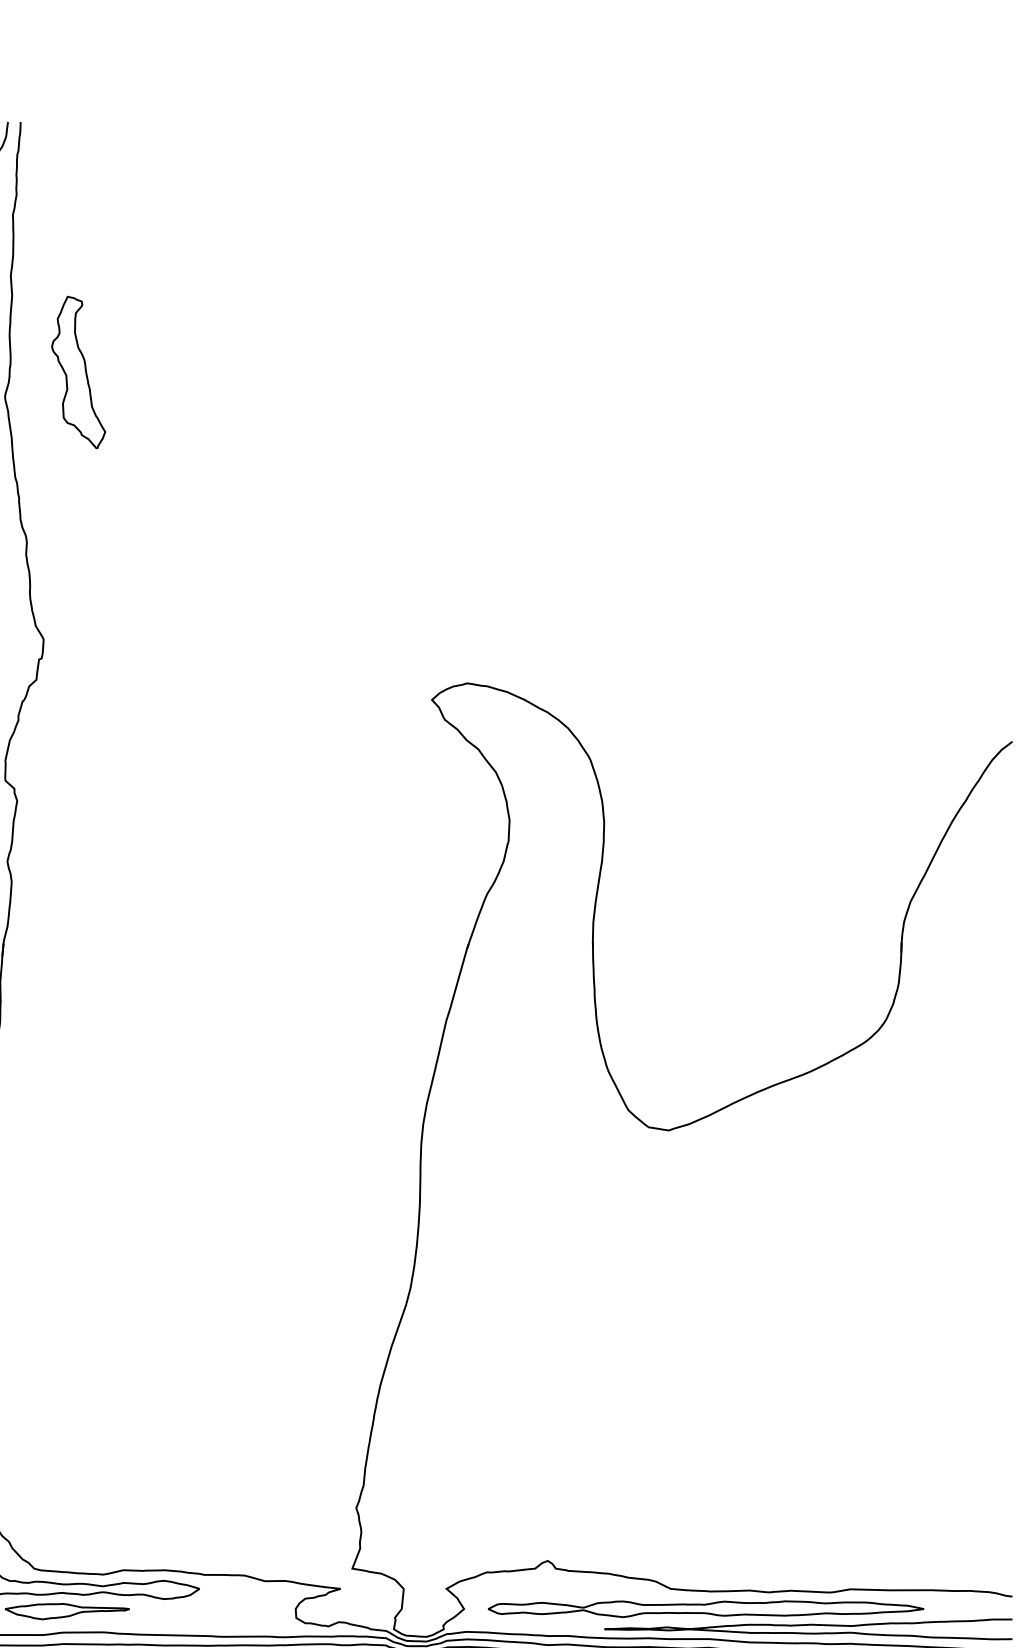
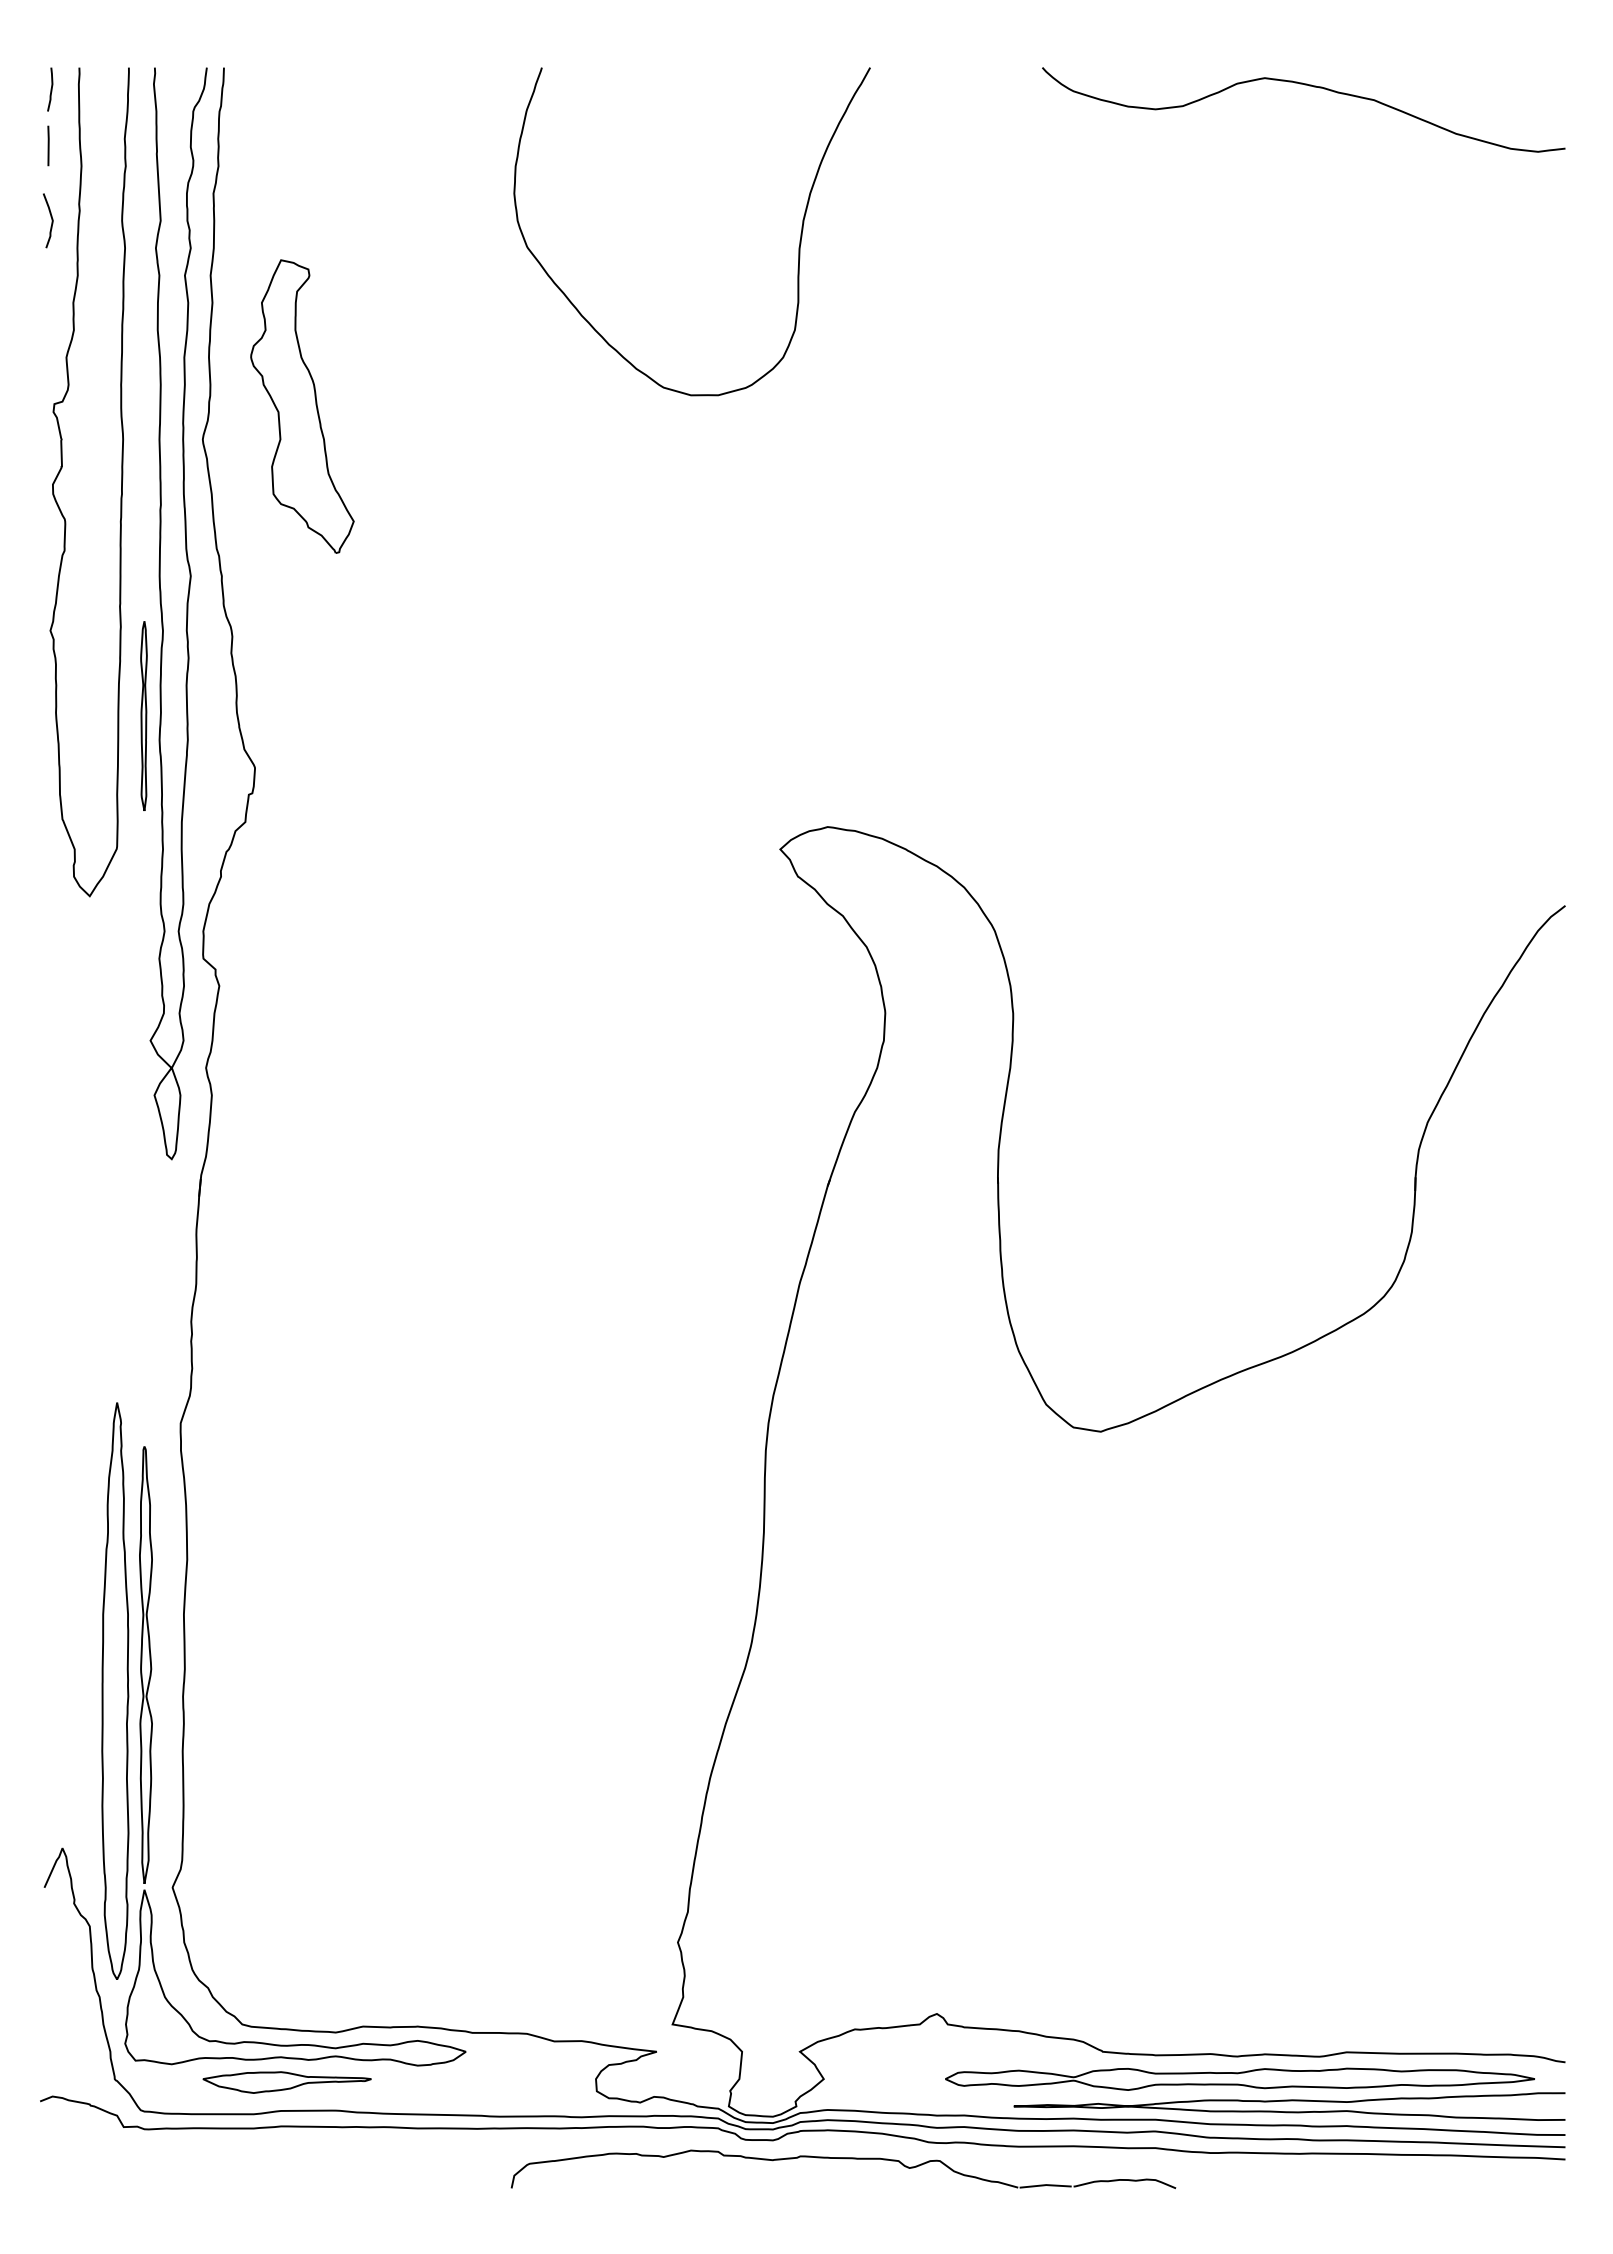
curve: (823, 135) -> (1309, 86), added
curve: (445, 254) -> (798, 247), added
part: (78, 372) -> (302, 406), size x1.43
part: (705, 1608) -> (1239, 2078), moved

